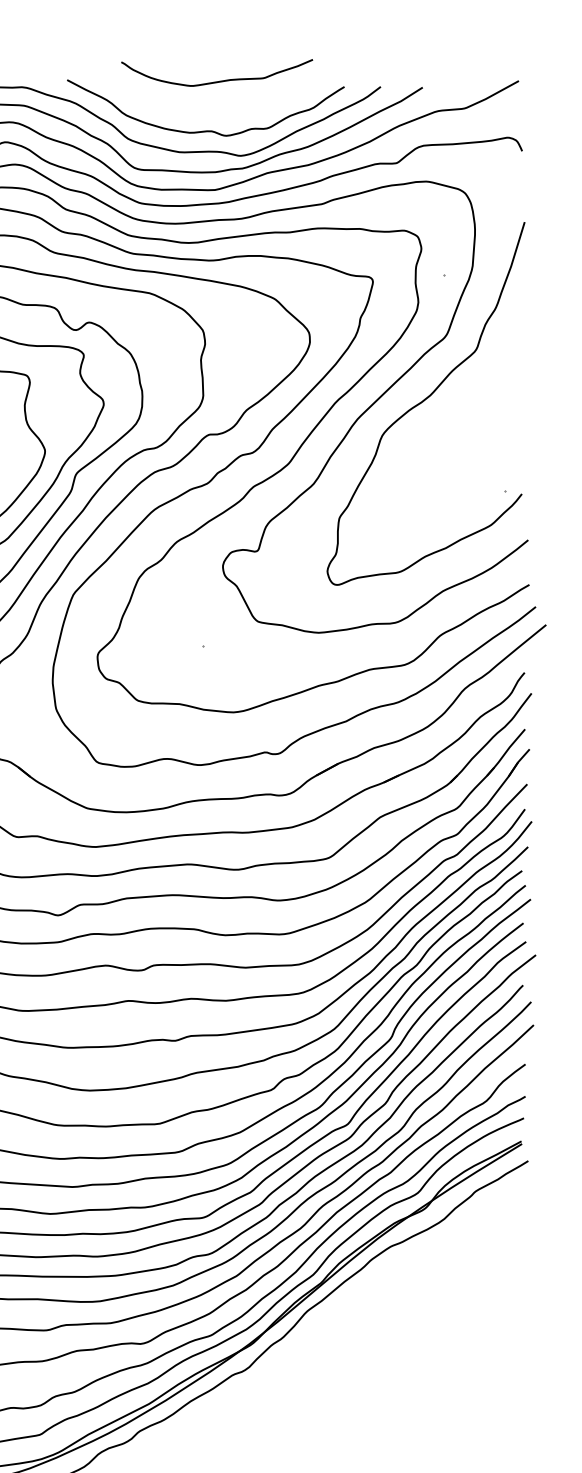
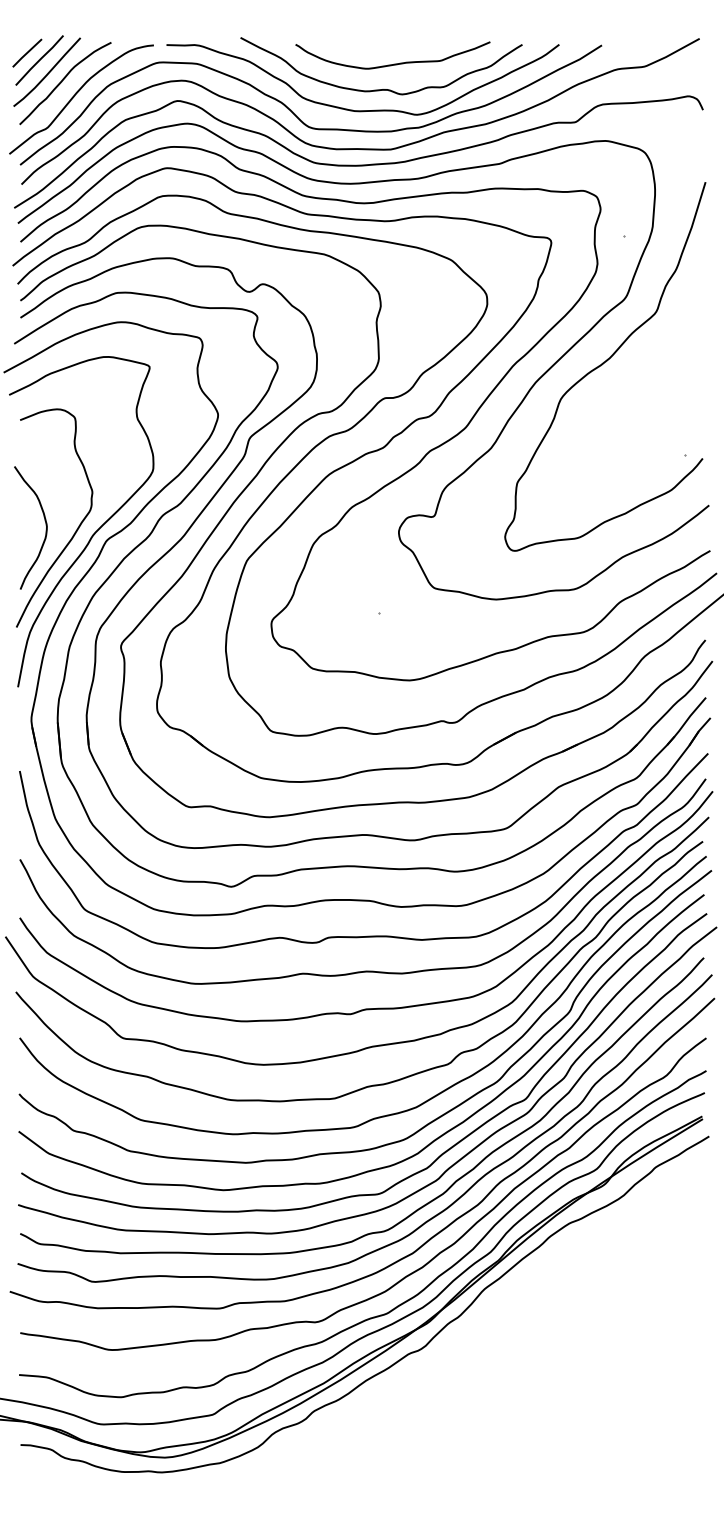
curve: (218, 80) -> (394, 63), moved

